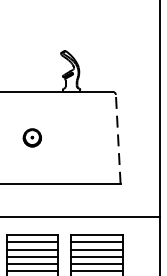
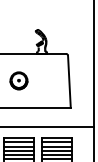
part: (31, 137) -> (18, 80), size x1.67
line: (118, 138) -> (69, 81), dashed -> solid

